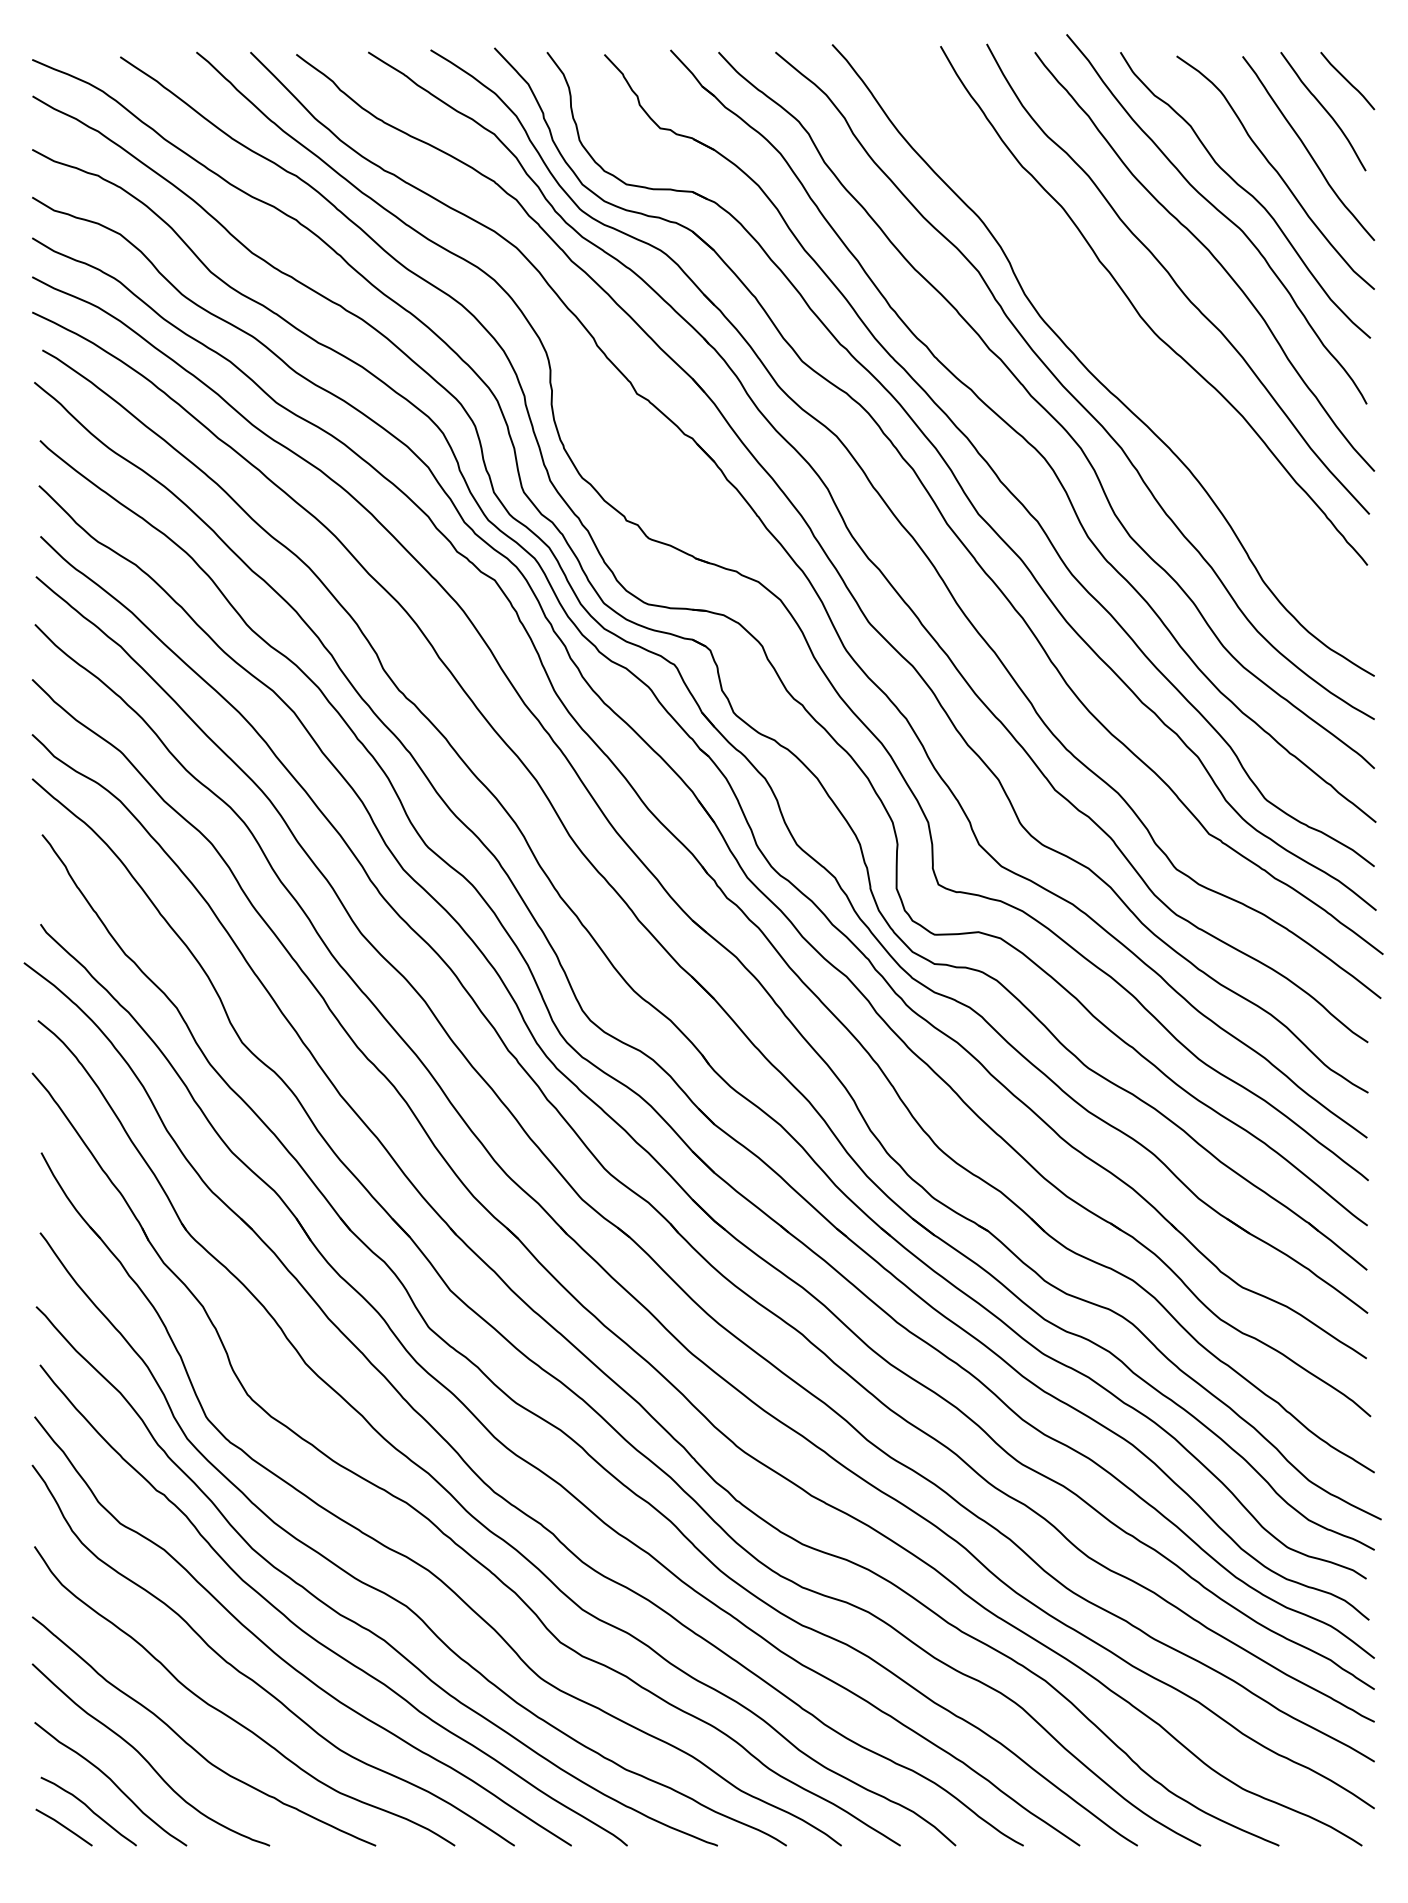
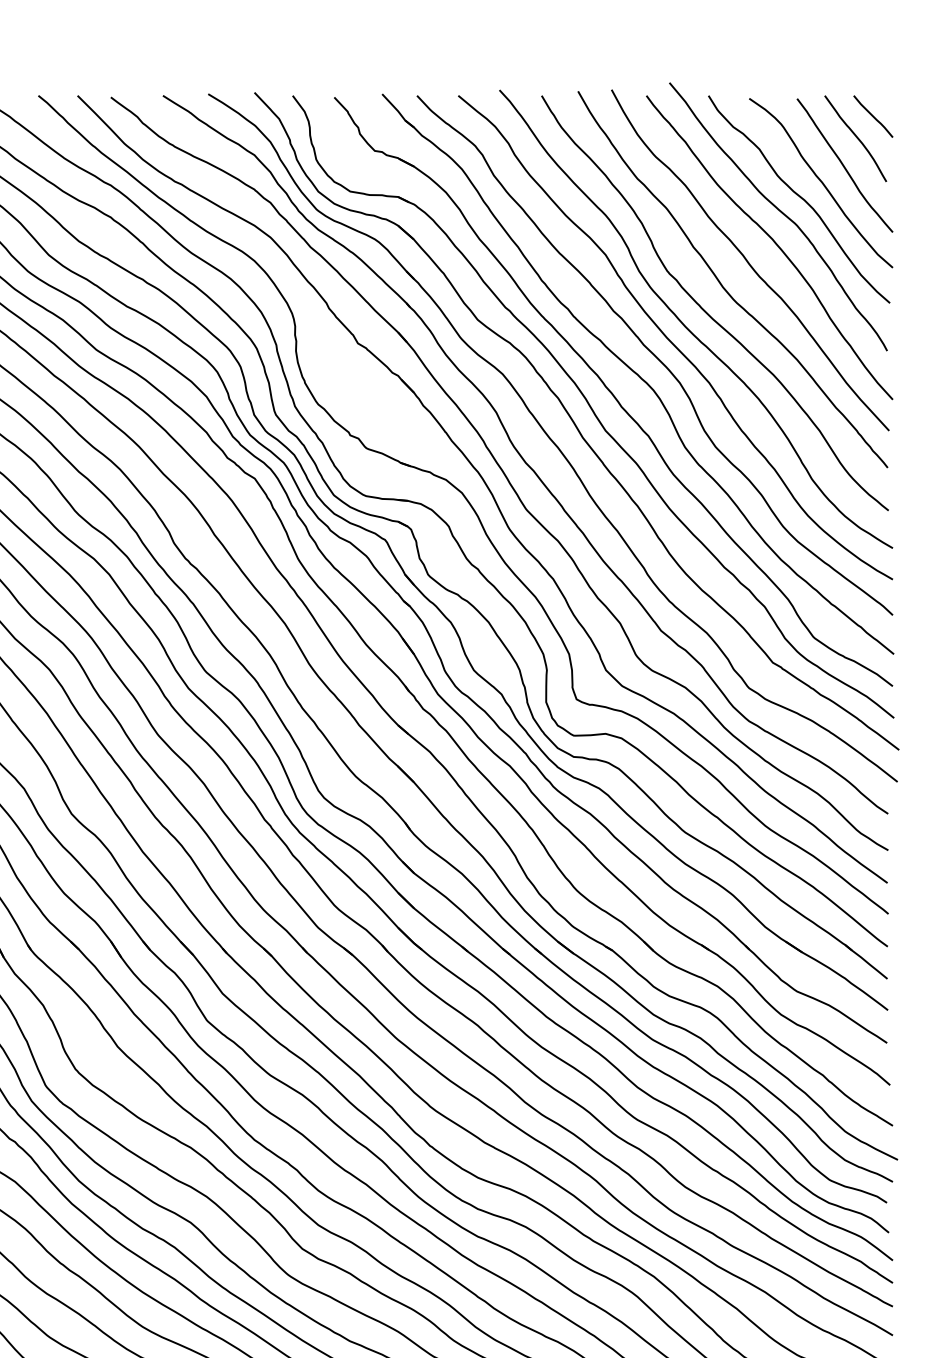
curve: (1117, 350) -> (706, 312), added

